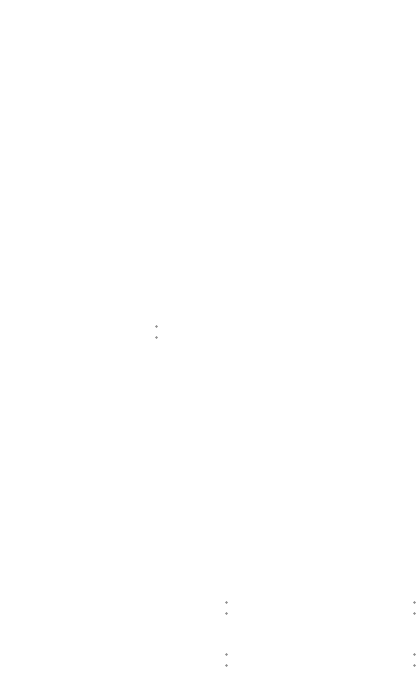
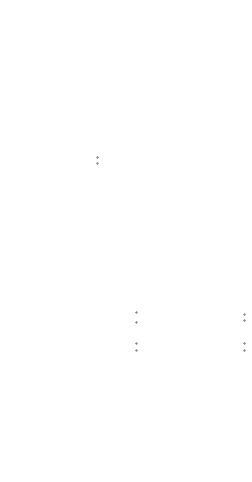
part: (225, 608) -> (136, 317), size x1.6

